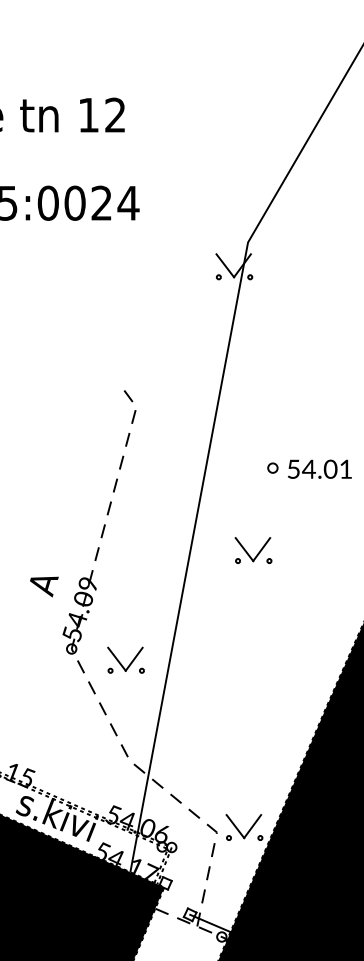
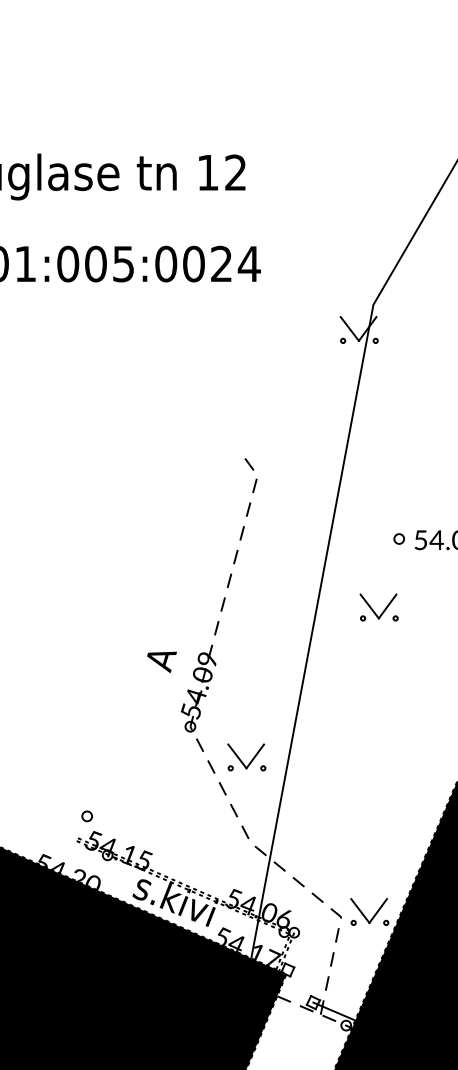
part: (252, 550) -> (378, 607), moved
part: (125, 660) -> (246, 757), moved

